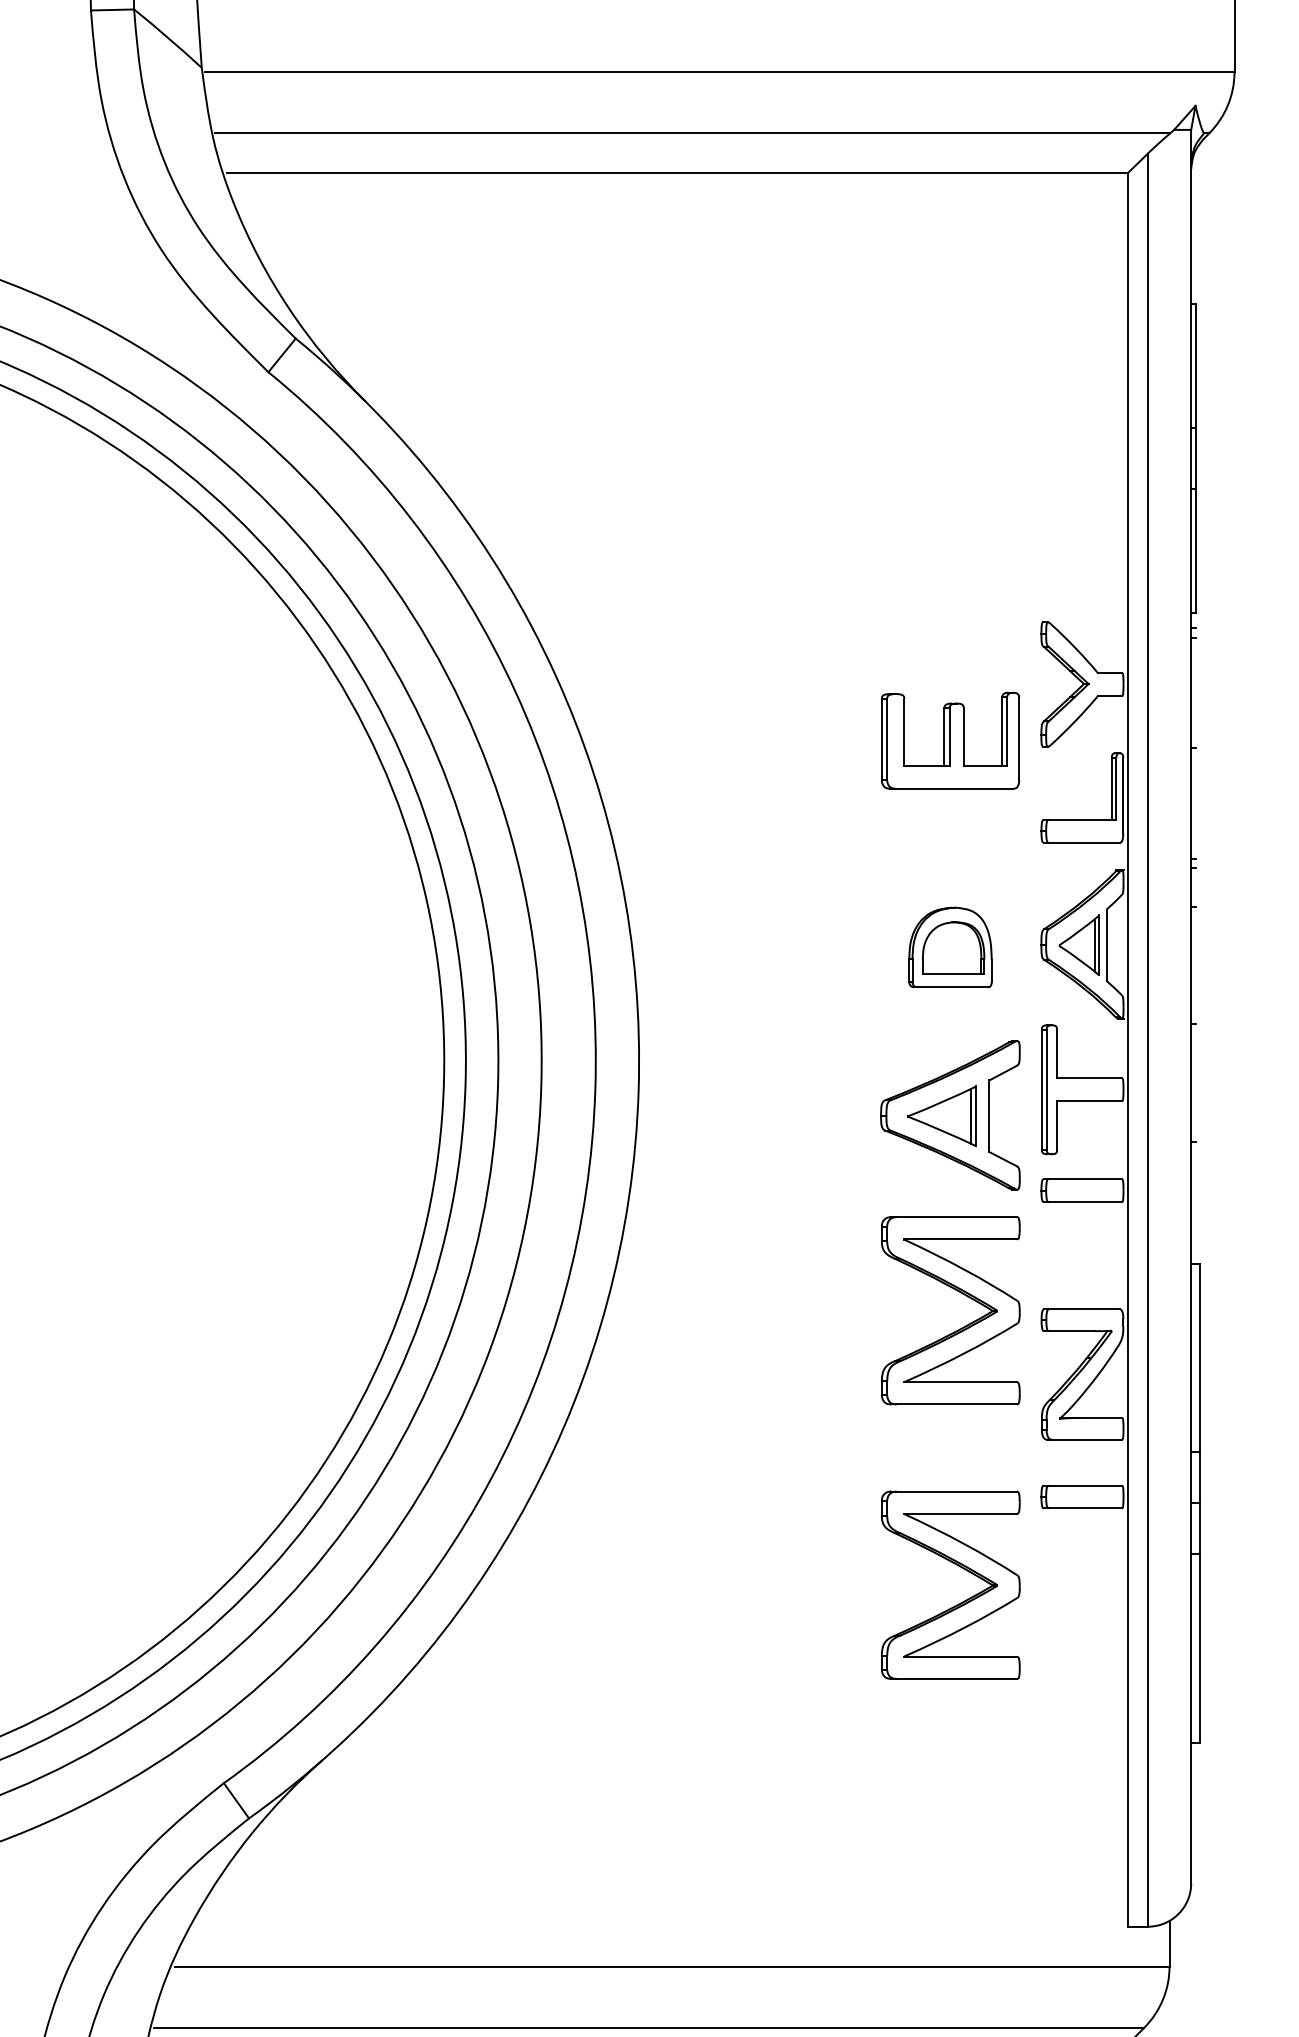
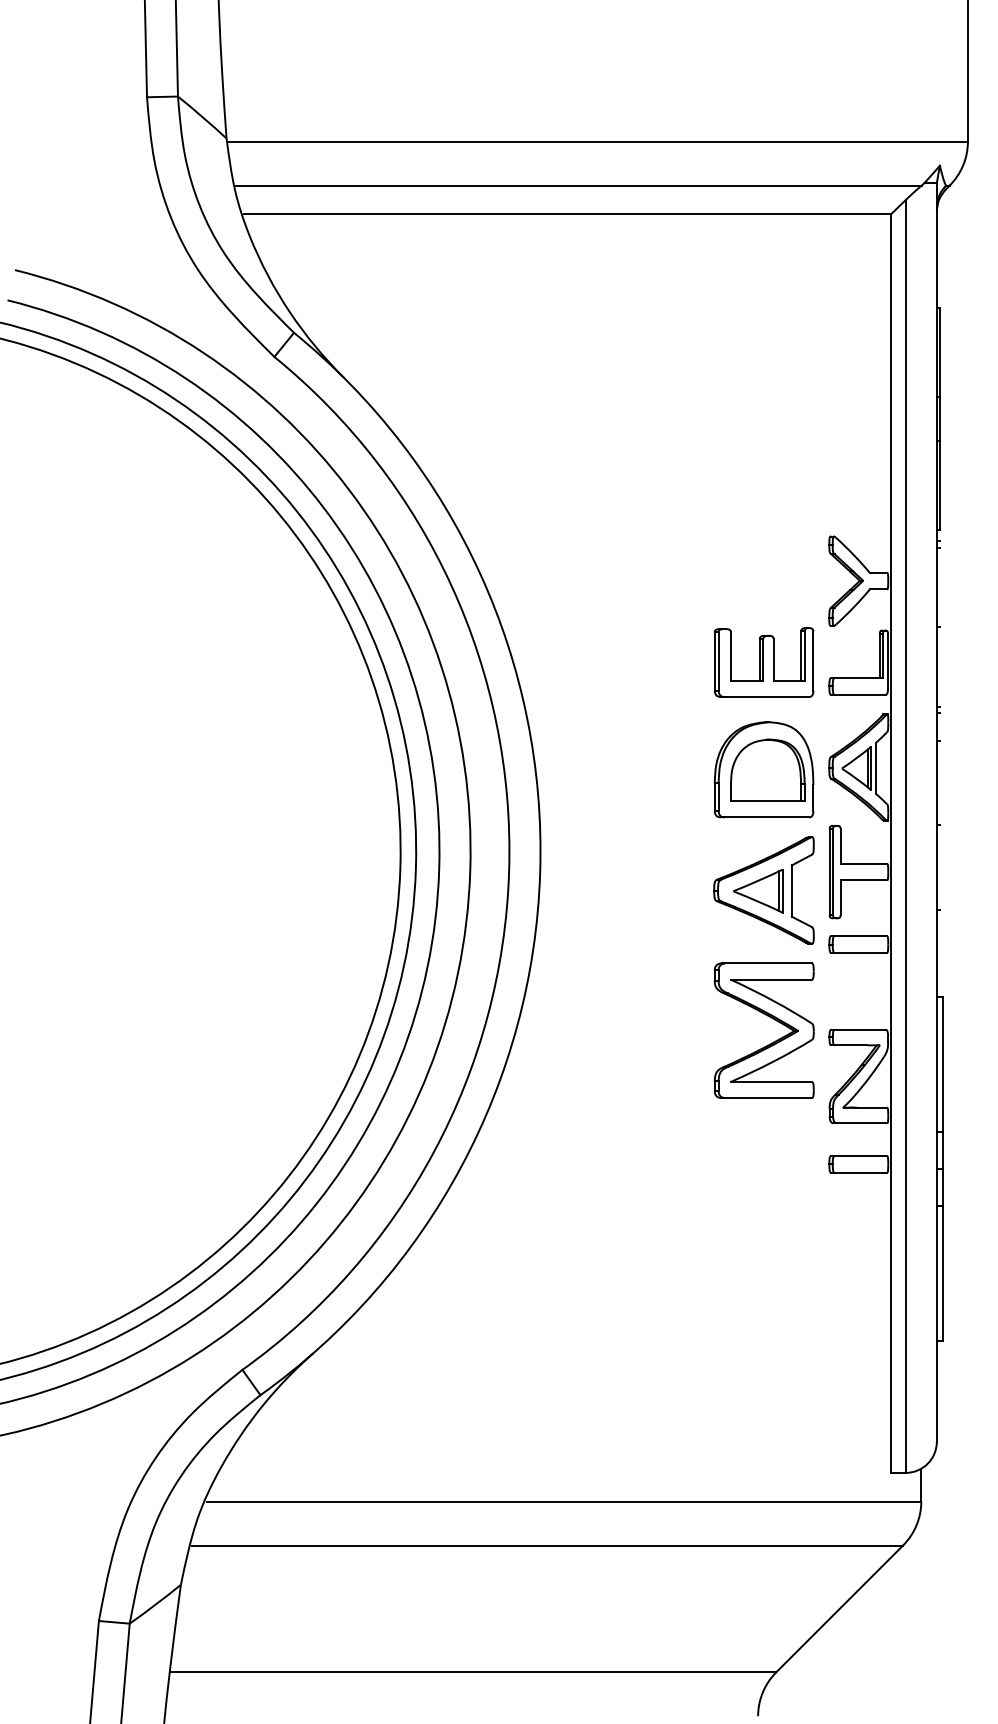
part: (949, 740) -> (763, 662), moved
part: (949, 946) -> (763, 769), size x1.67
part: (962, 1569) -> (772, 1216), removed

